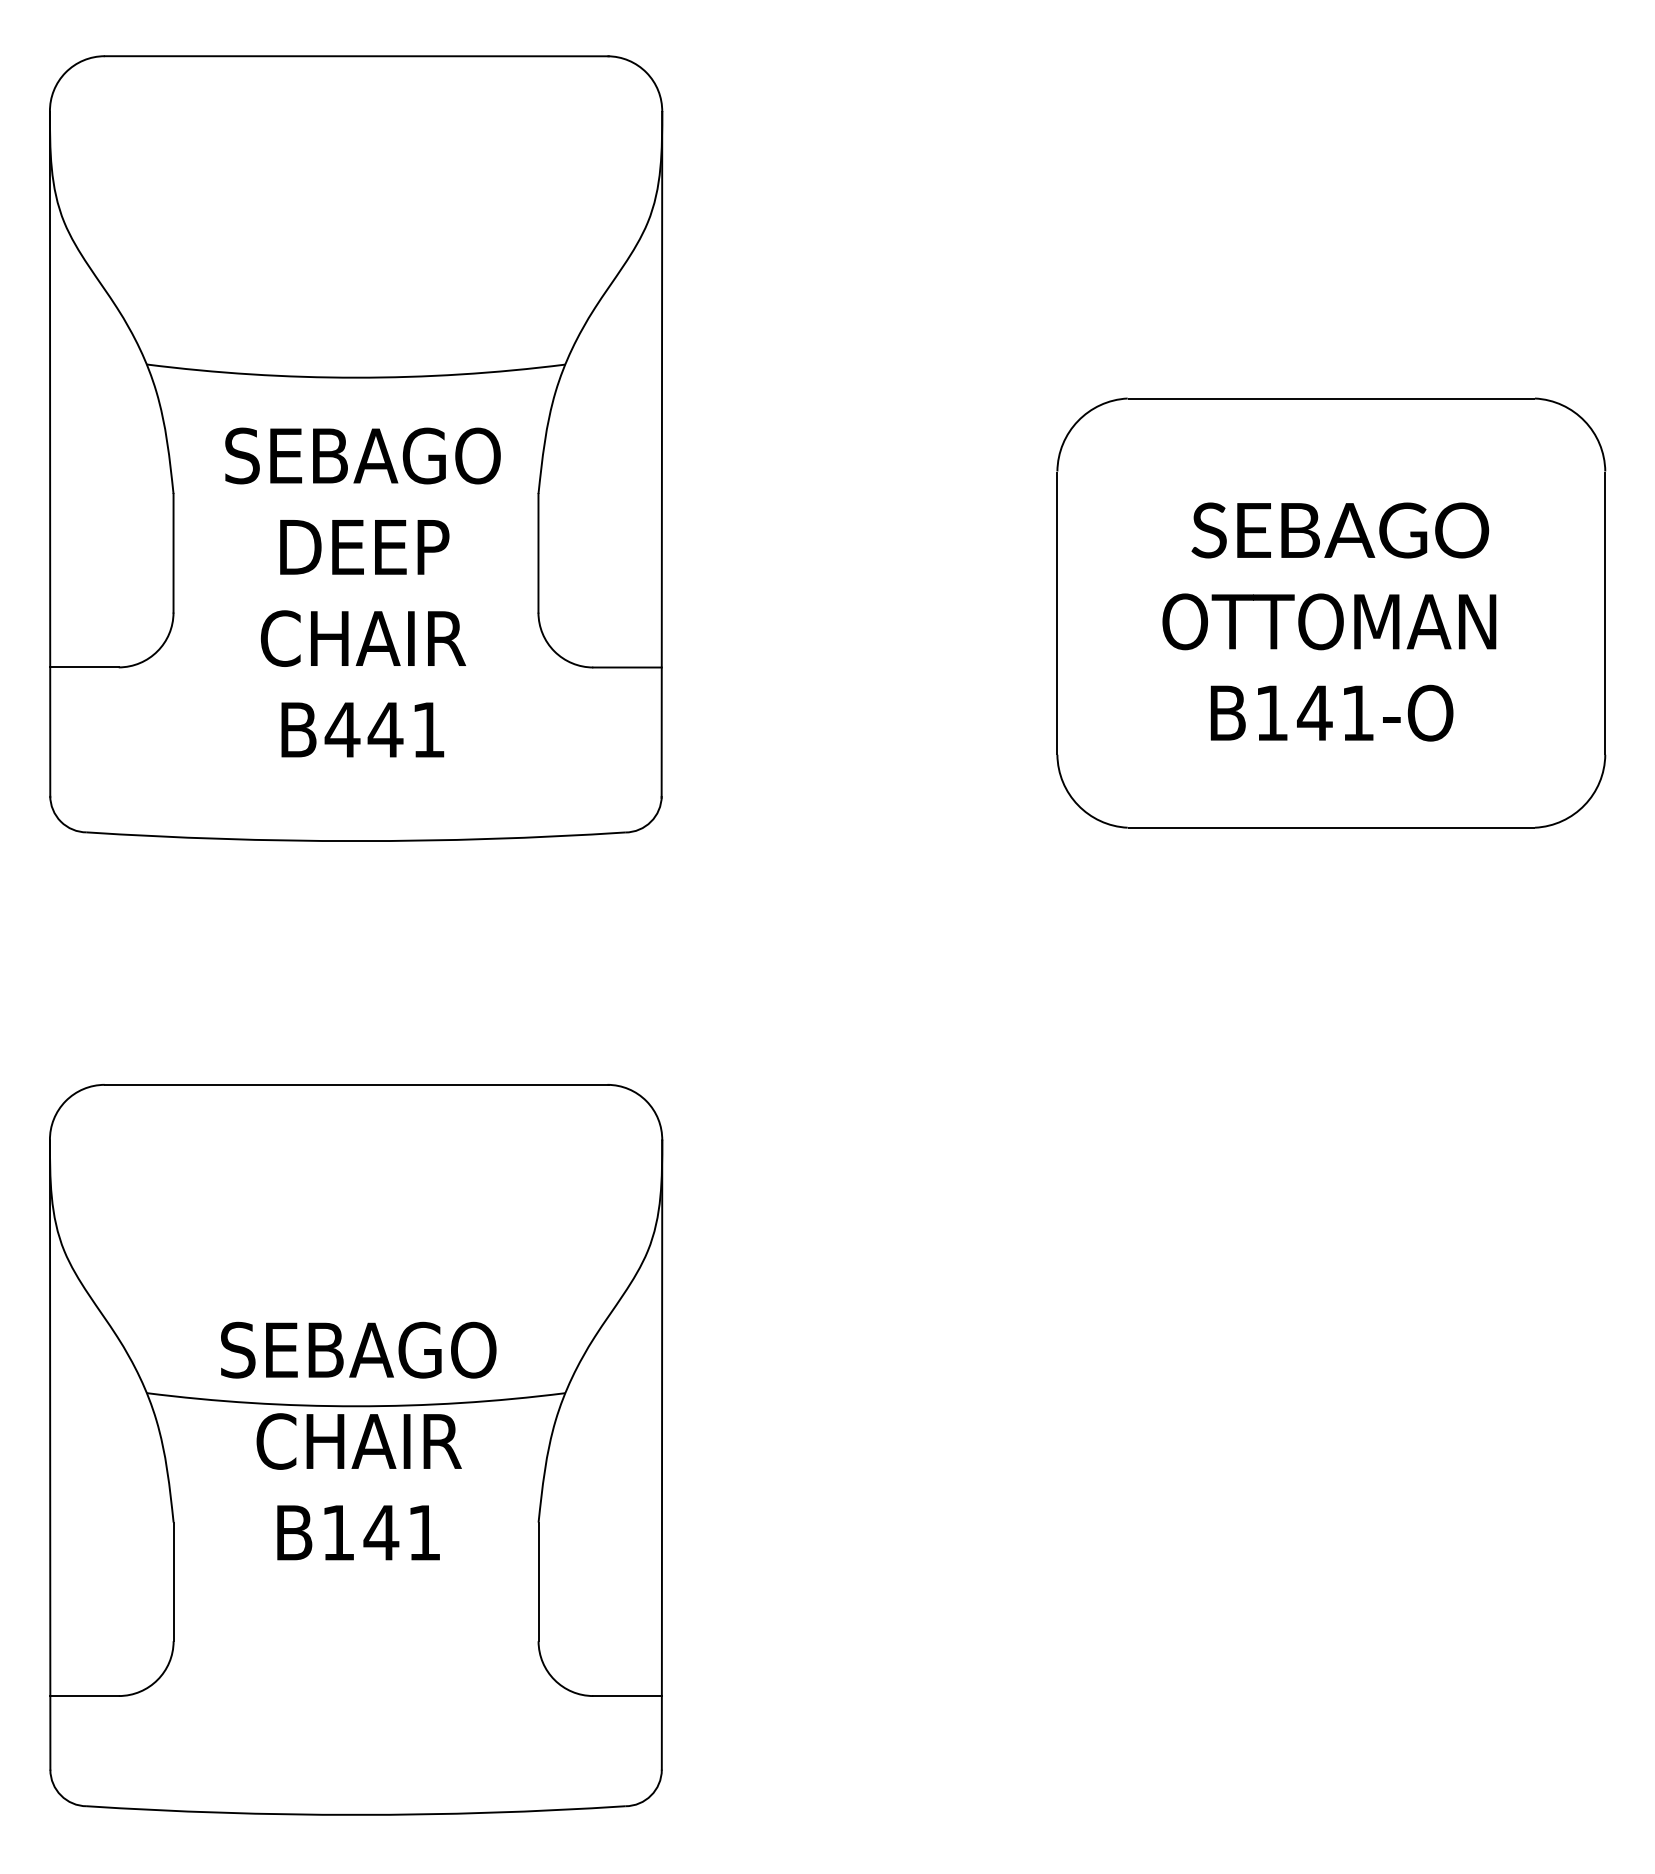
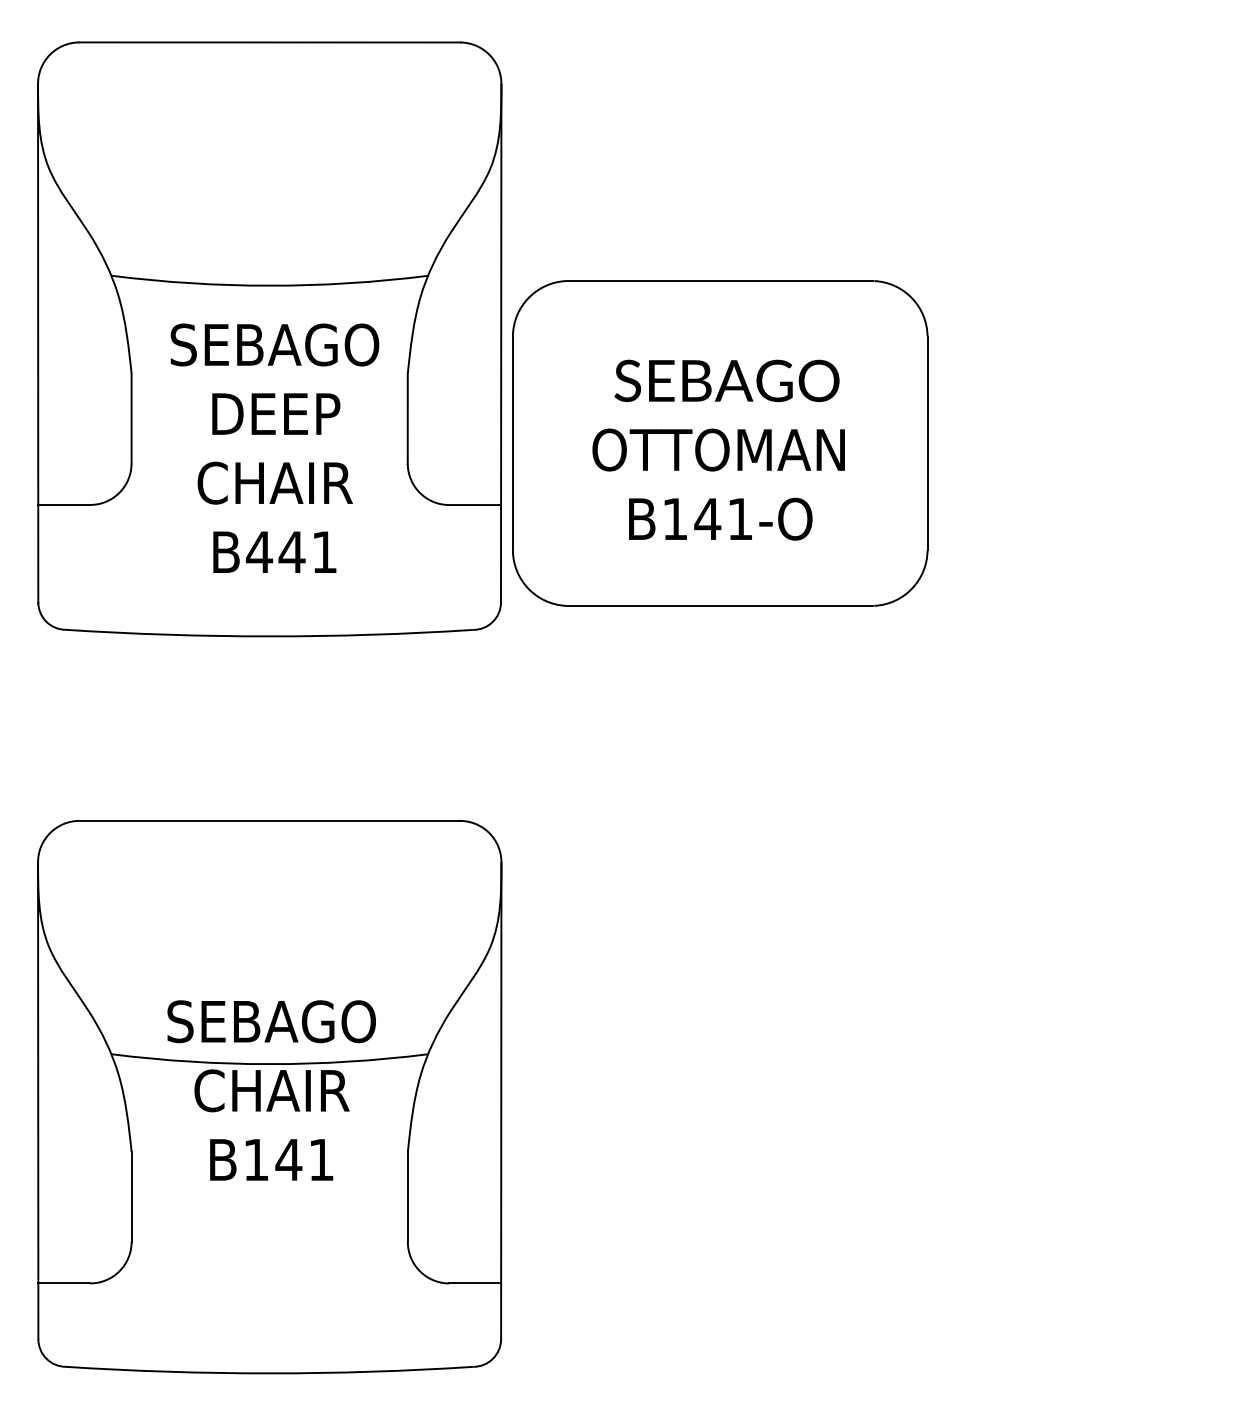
part: (1331, 612) -> (720, 442), moved

